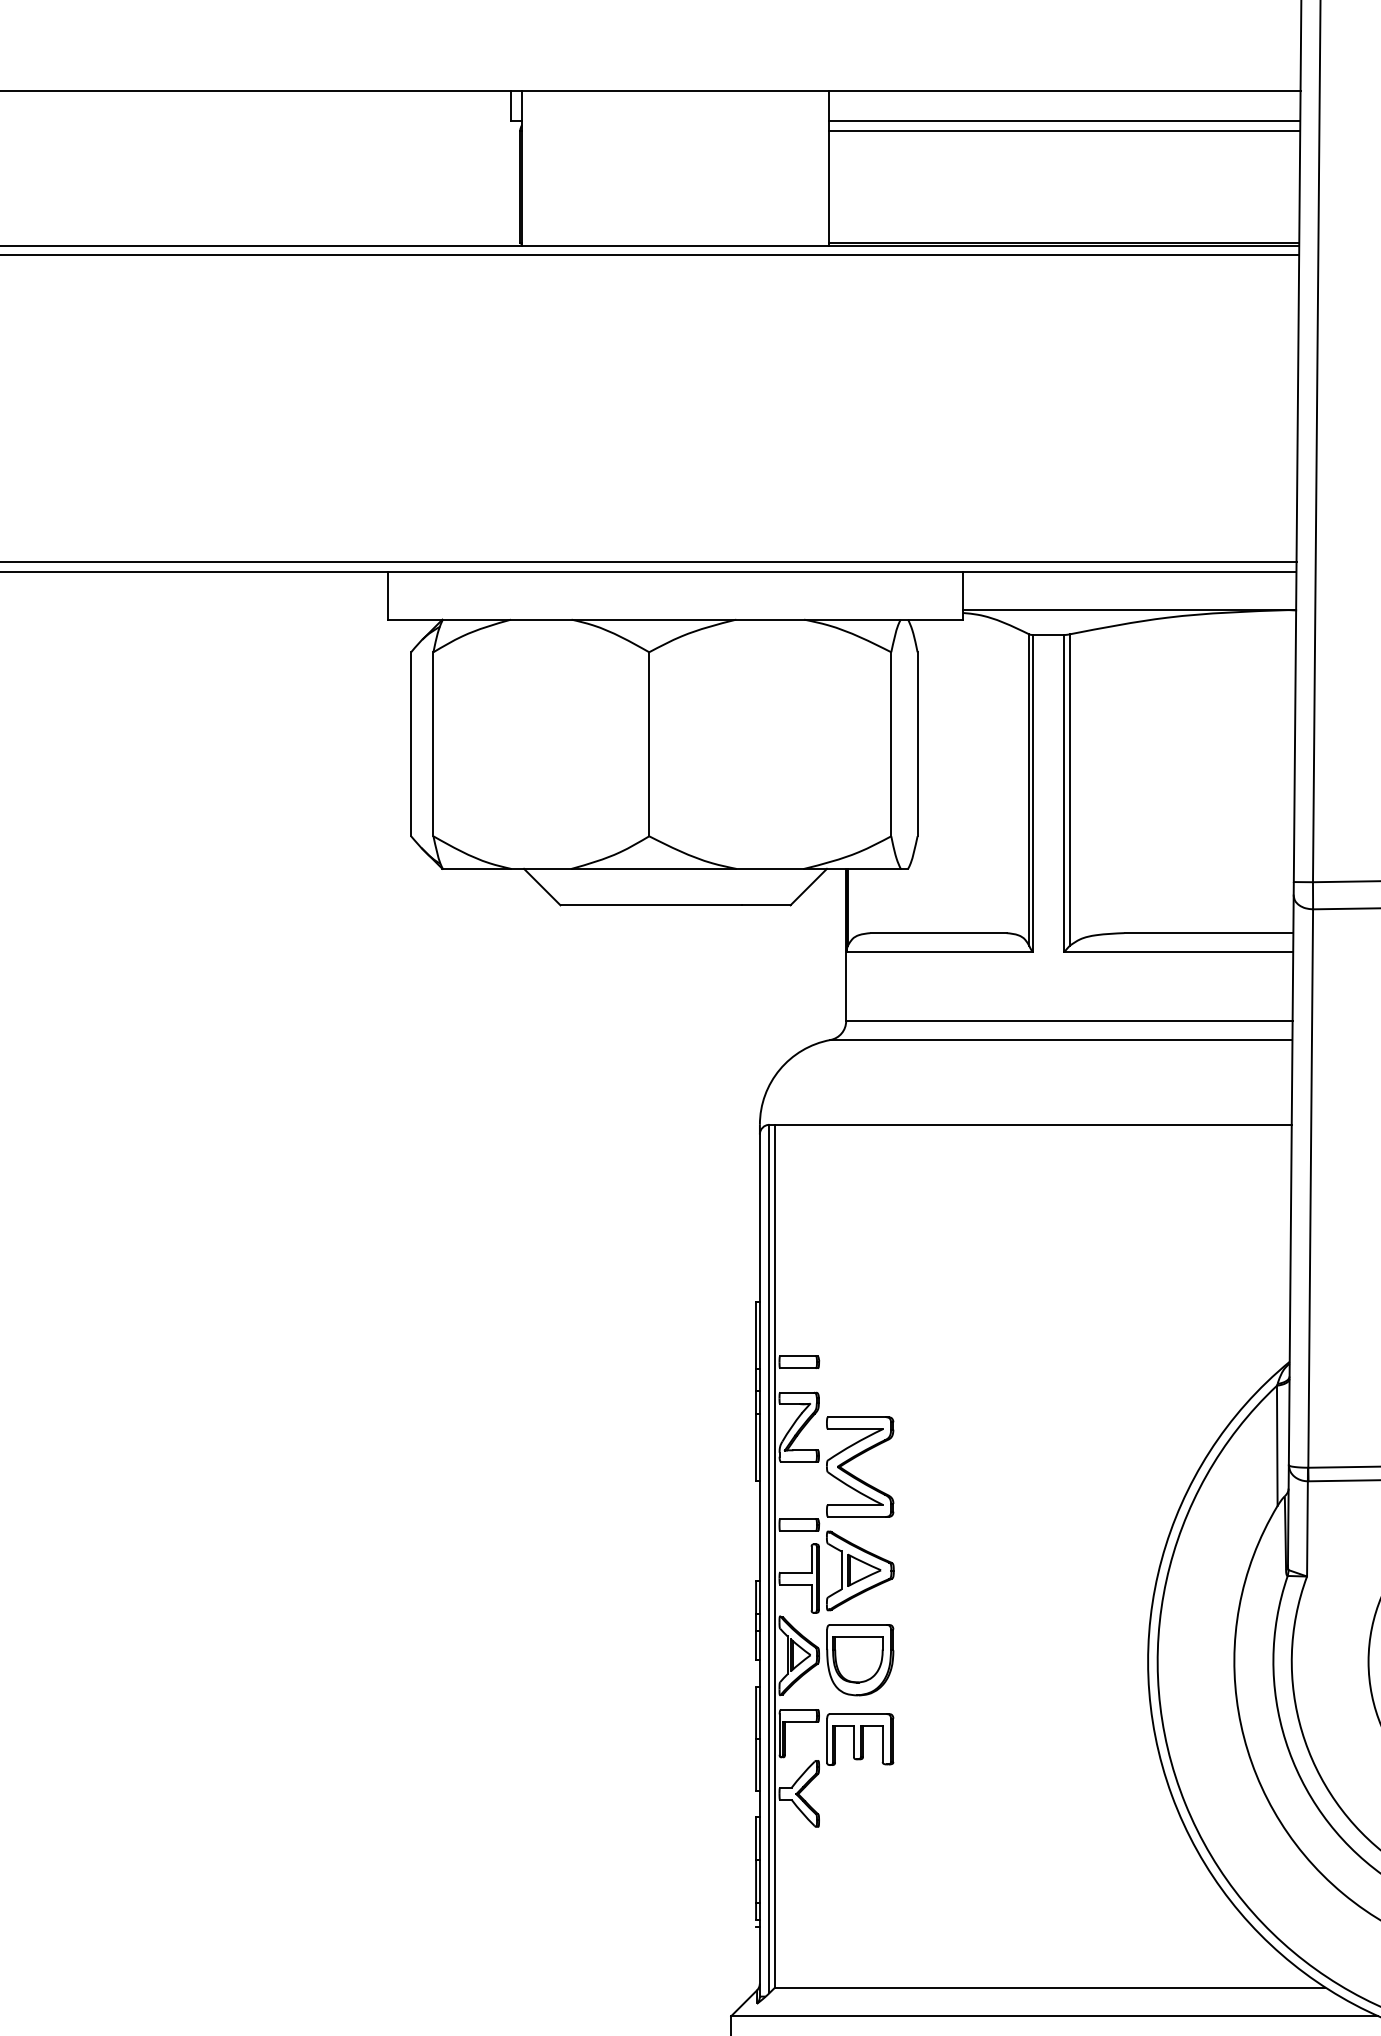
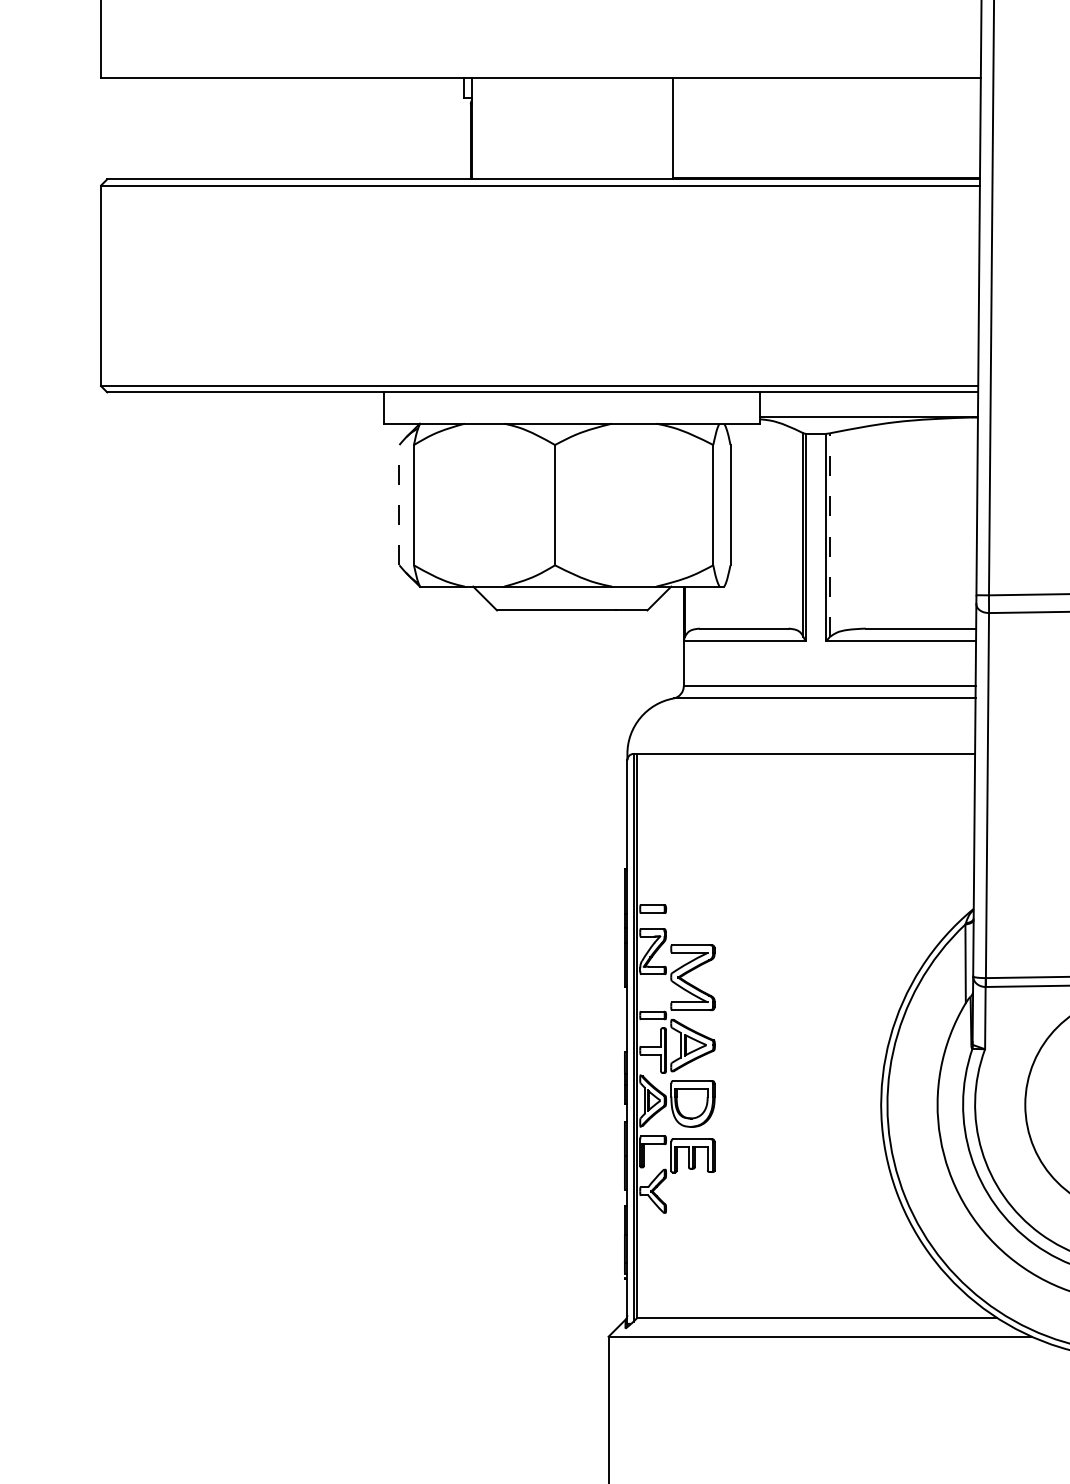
line: (1064, 120) -> (826, 97), removed
line: (1064, 131) -> (826, 104), removed
line: (411, 743) -> (399, 504), solid -> dashed
line: (1070, 790) -> (830, 535), solid -> dashed

